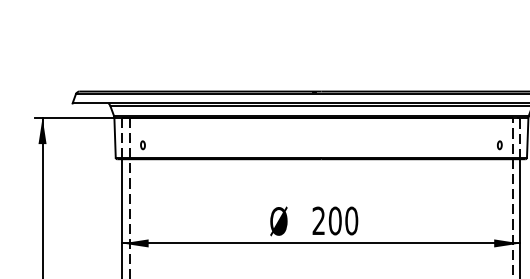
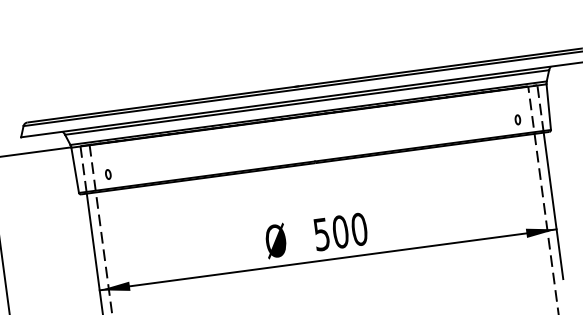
text: (318, 220) -> (321, 233), 200 -> 500

